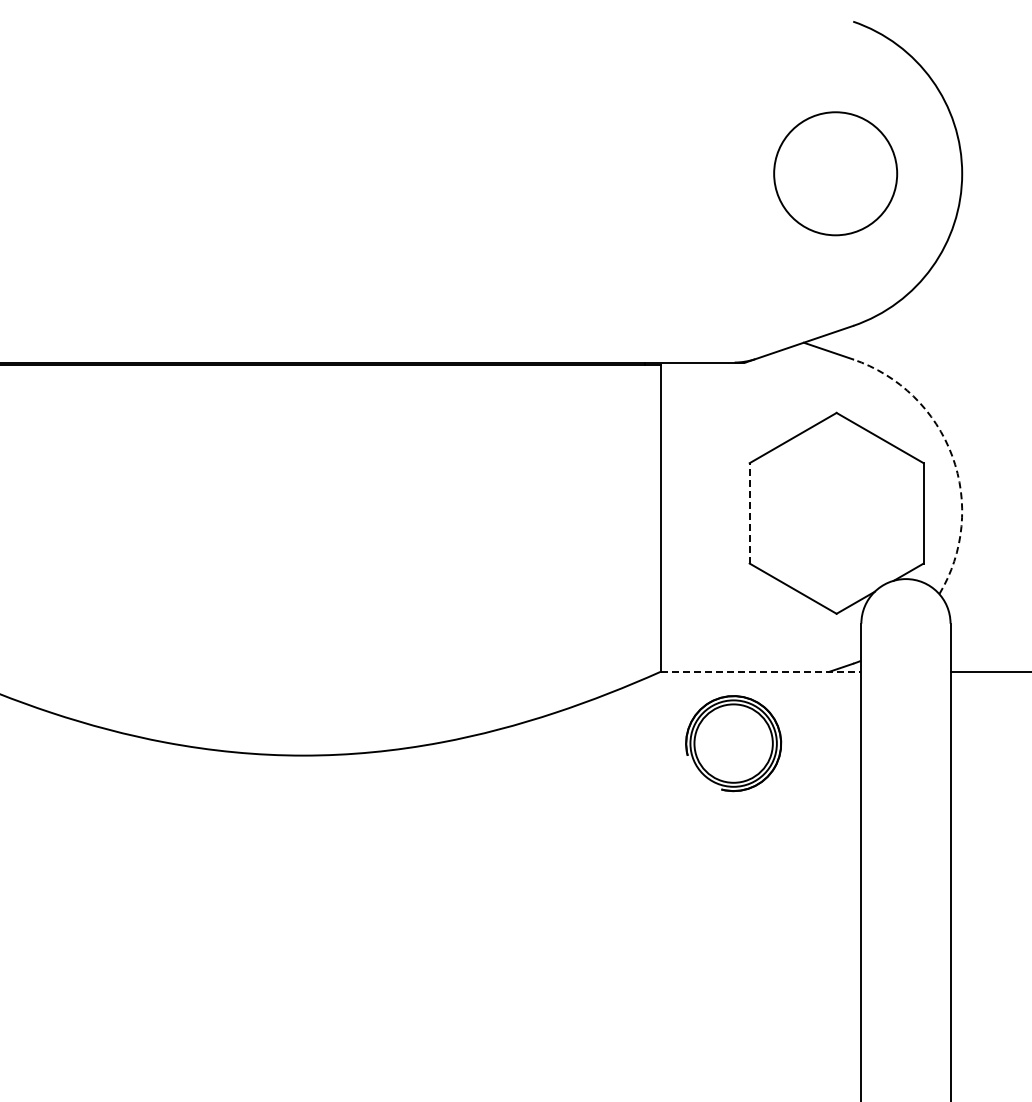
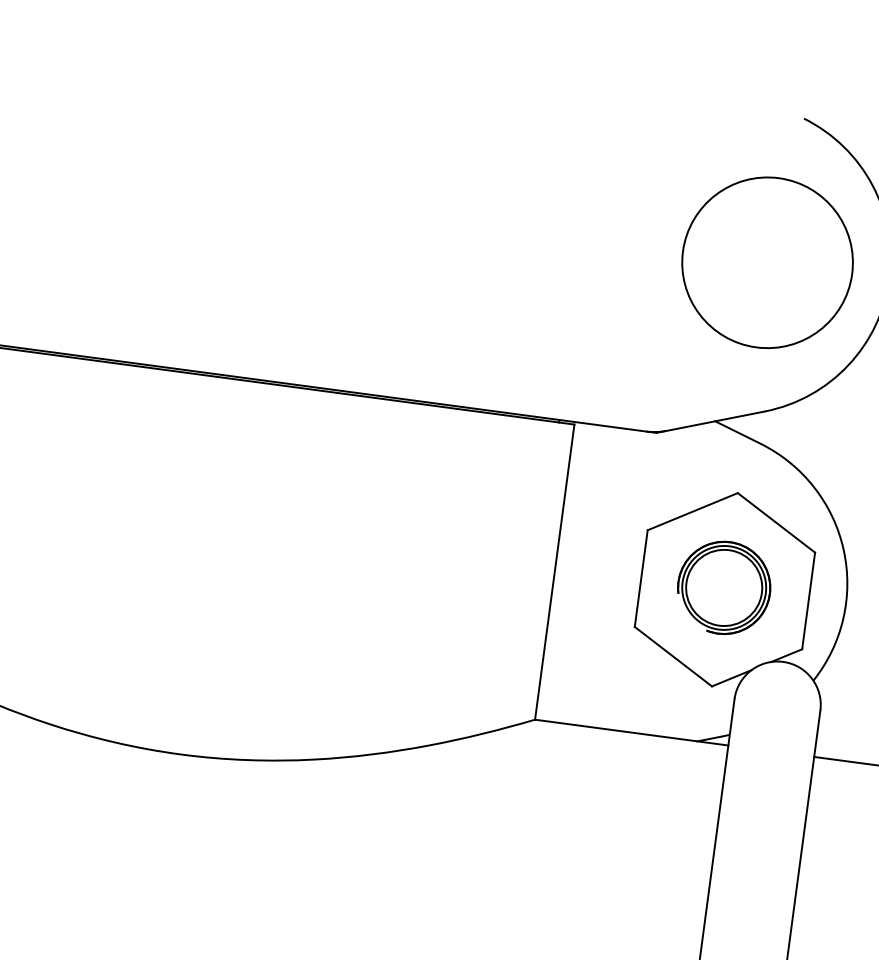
circle: (835, 173) -> (767, 262), size x1.43
arc: (952, 456) -> (843, 549), dashed -> solid
line: (749, 512) -> (641, 577), dashed -> solid
line: (761, 671) -> (632, 732), dashed -> solid
part: (733, 743) -> (724, 587), moved

